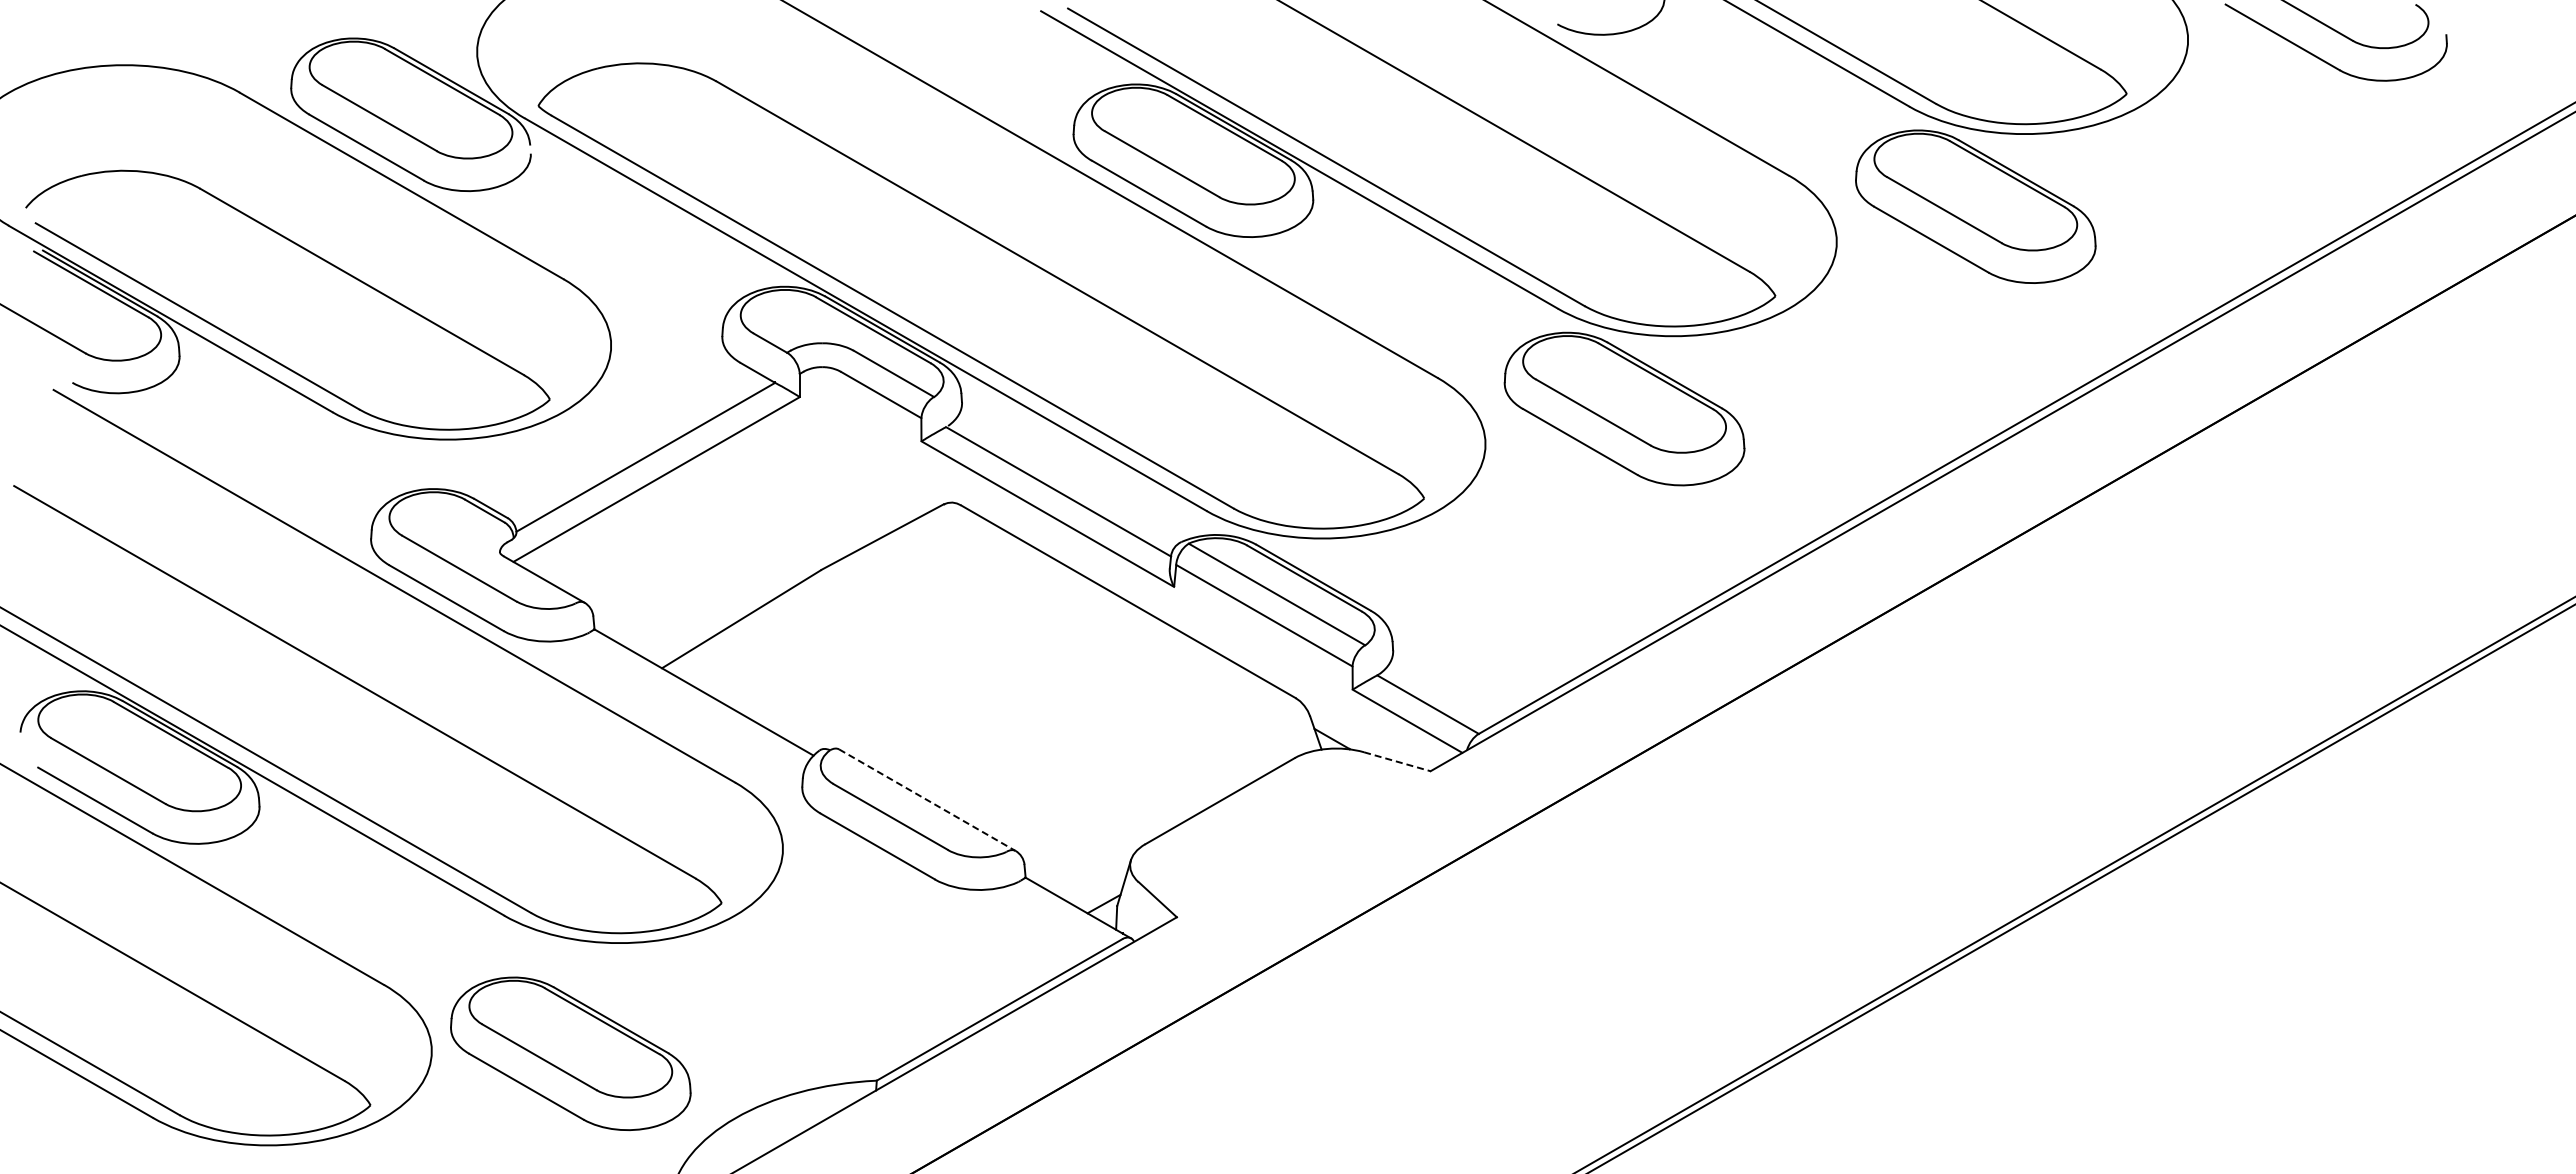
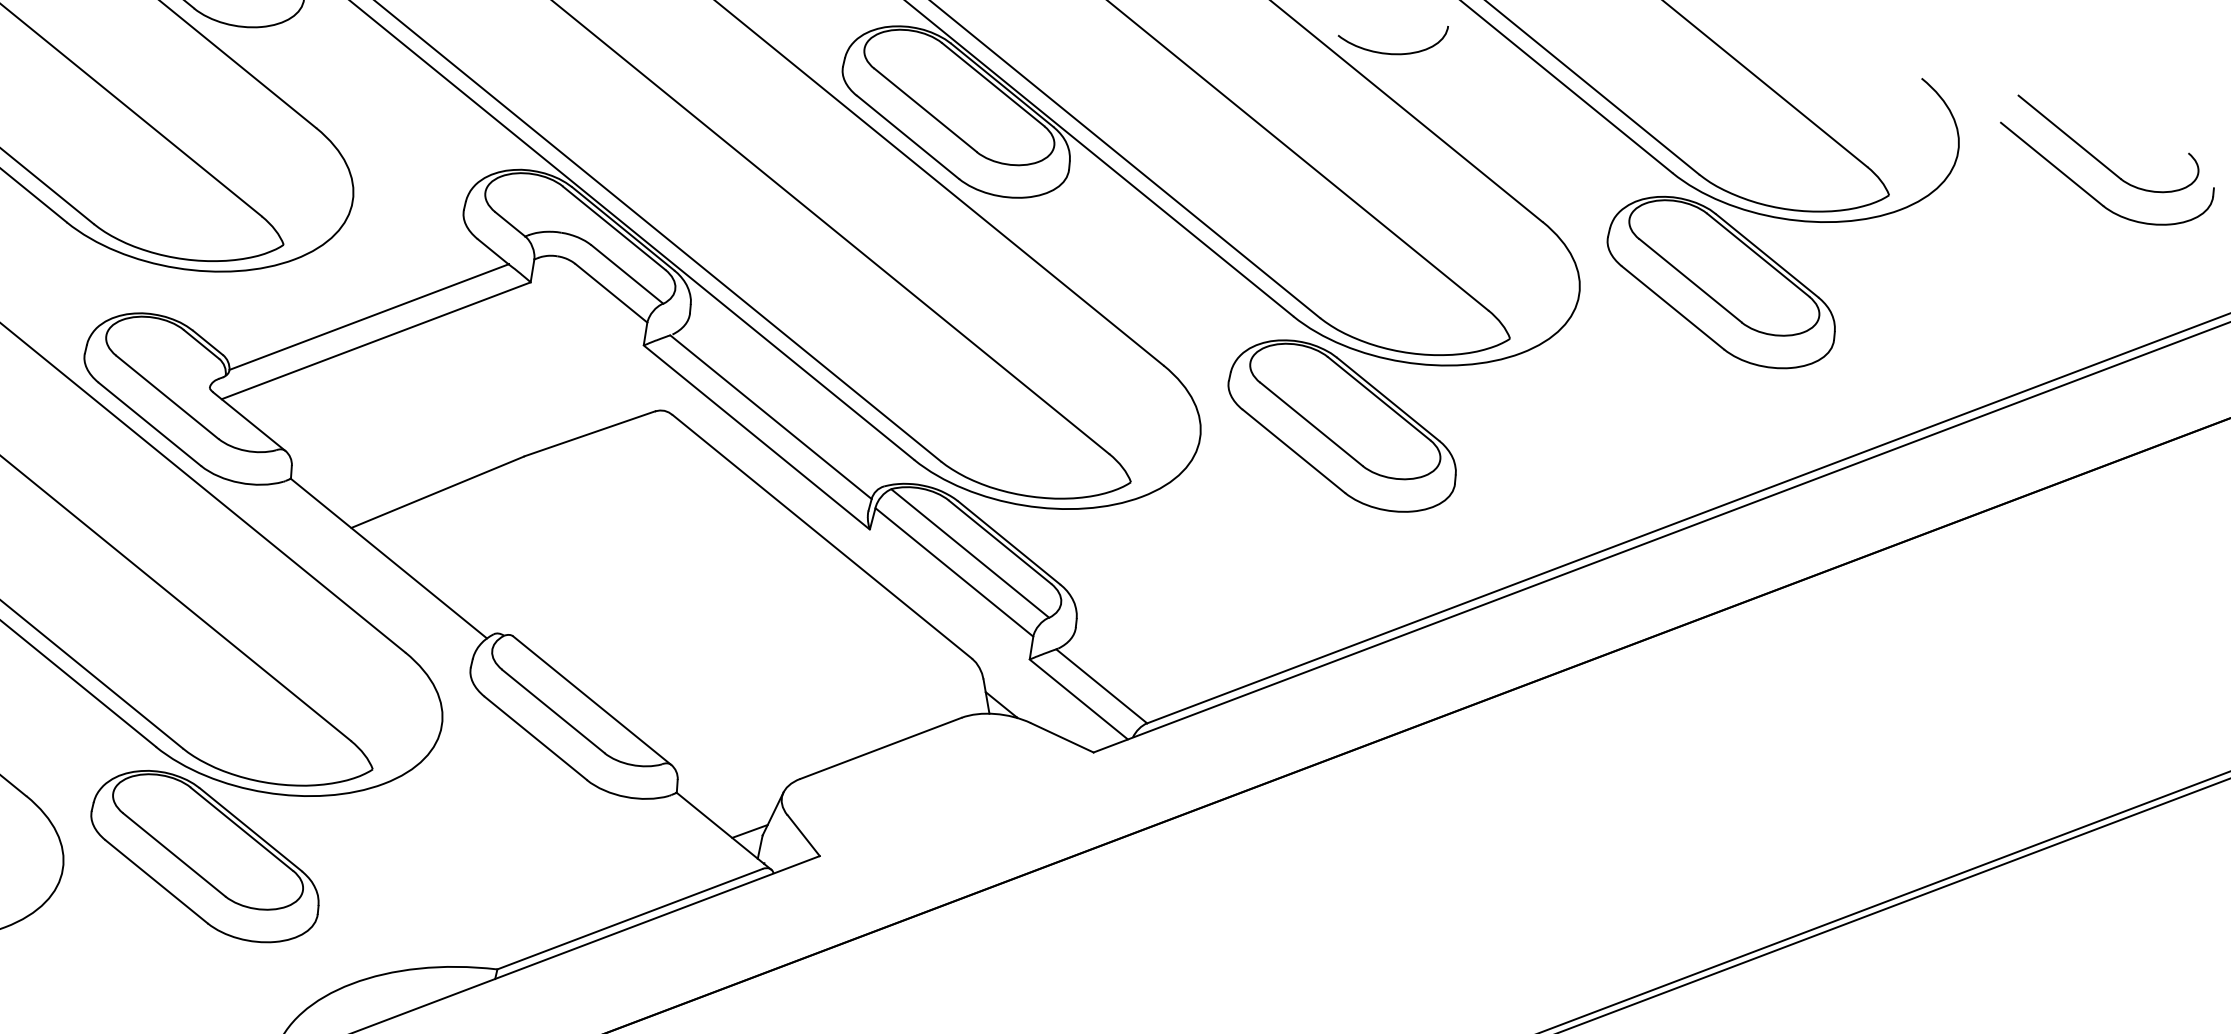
line: (1397, 761) -> (1062, 737), dashed -> solid
line: (927, 800) -> (592, 700), dashed -> solid
part: (570, 1053) -> (205, 856), moved

